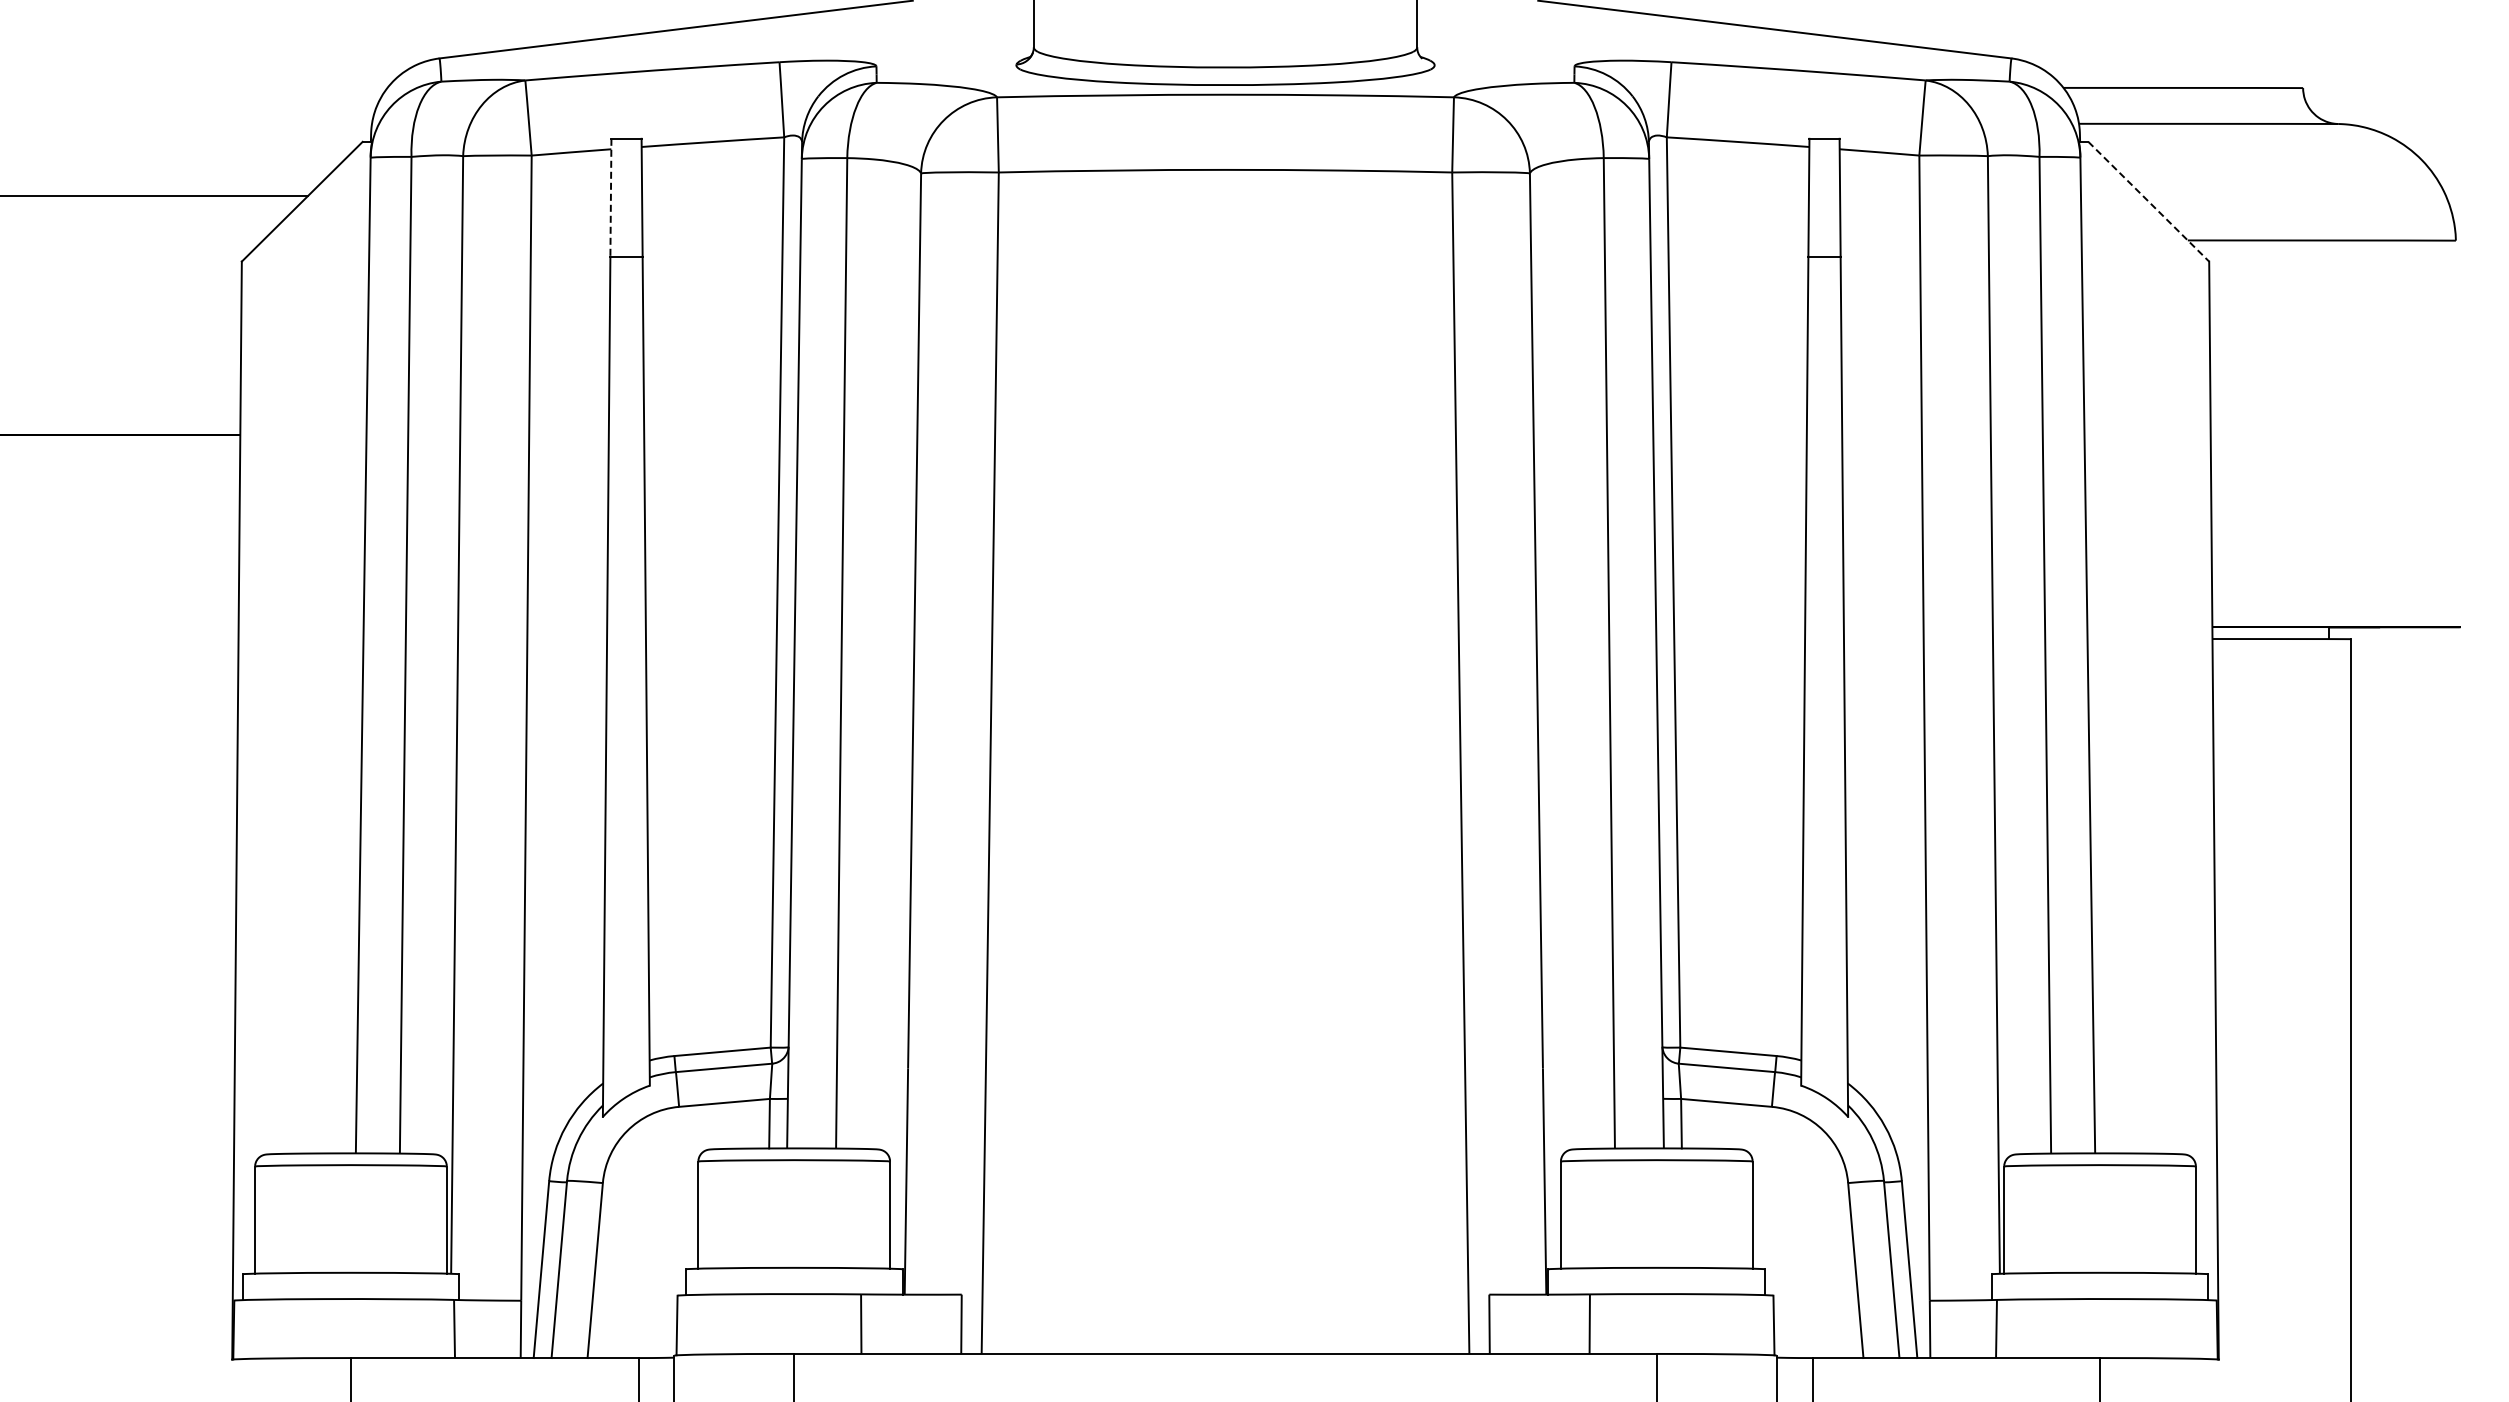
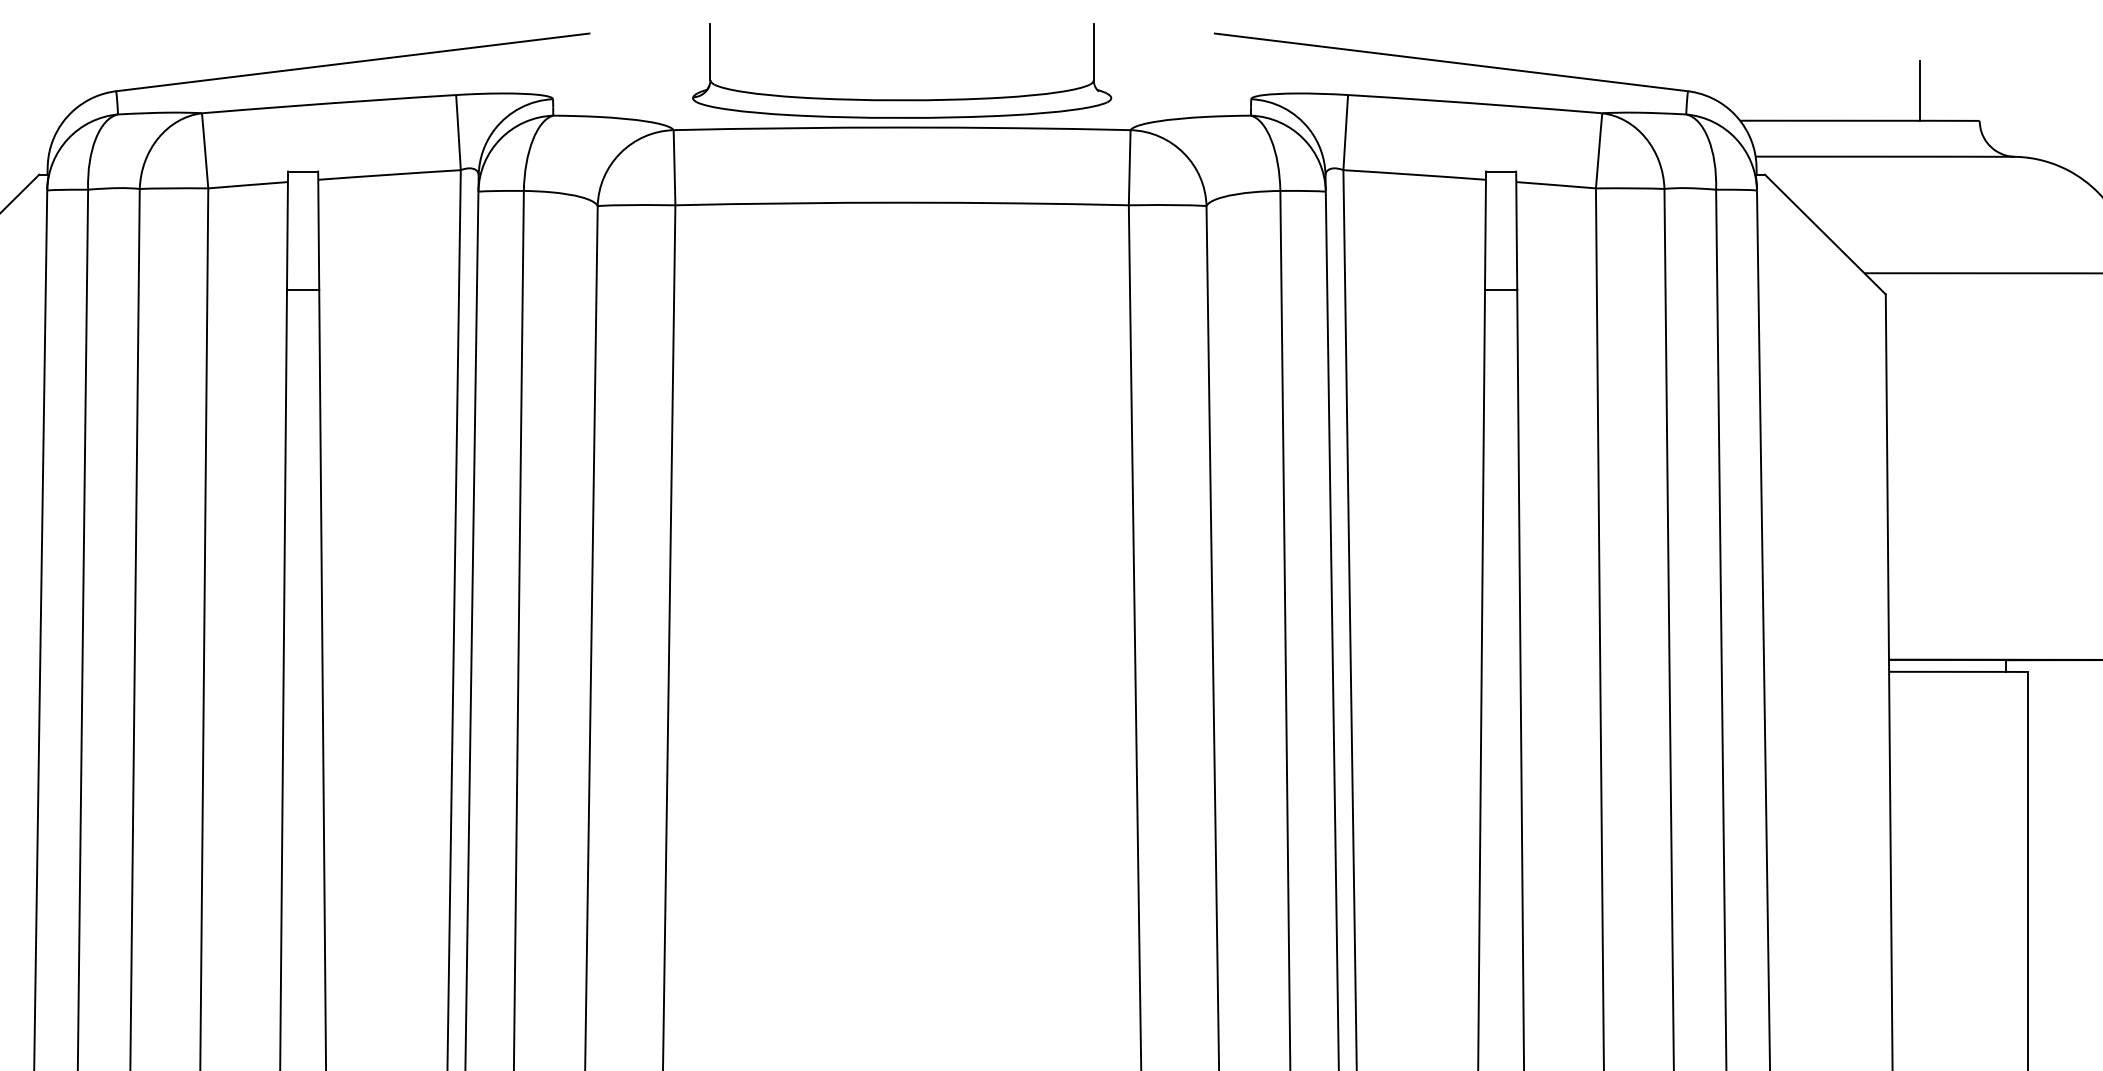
line: (2243, 57) -> (1920, 90), added
line: (610, 198) -> (287, 231), dashed -> solid
line: (2149, 202) -> (1826, 235), dashed -> solid

